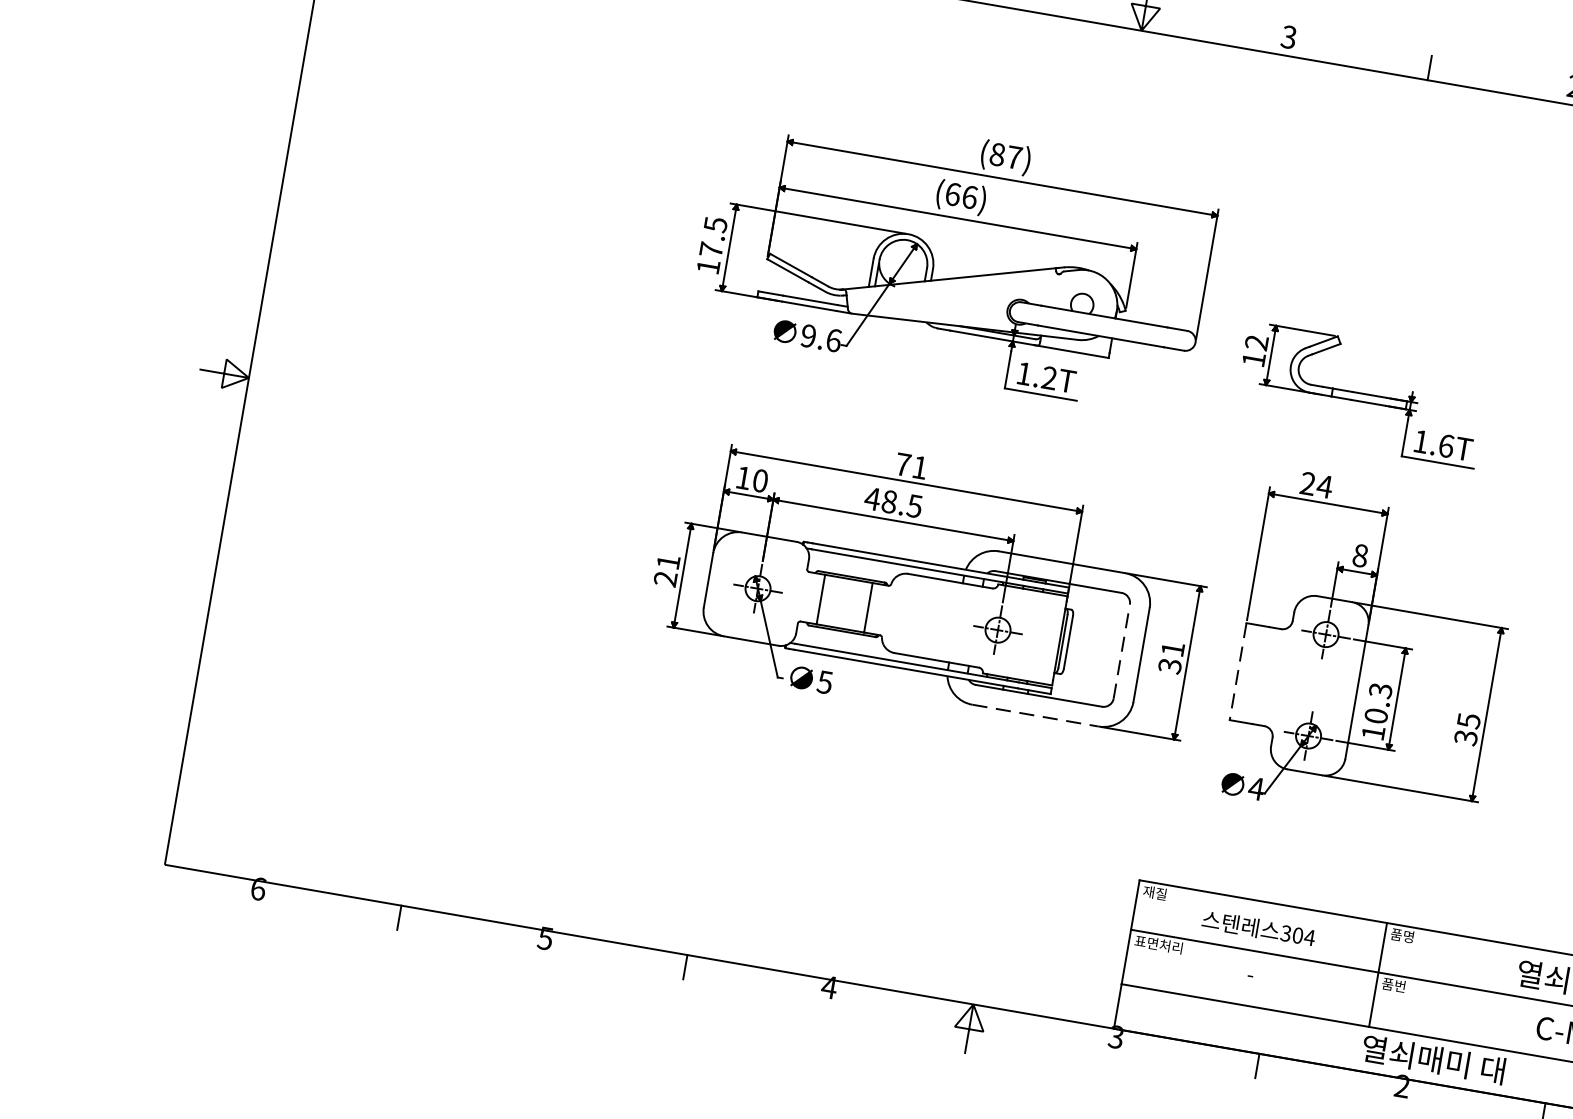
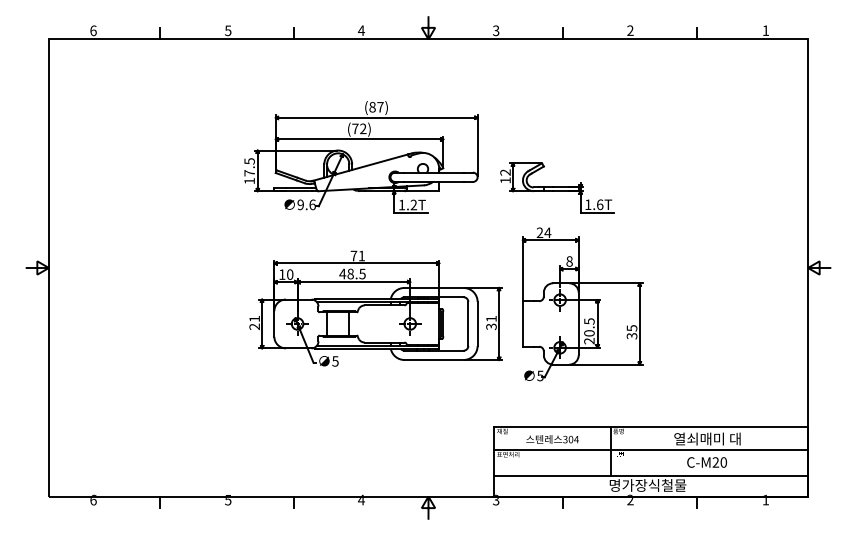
text: (961, 195) -> (359, 128), (66) -> (72)
line: (1122, 650) -> (468, 323), dashed -> solid
line: (1237, 670) -> (522, 323), dashed -> solid
text: (1377, 712) -> (589, 331), 10.3 -> 20.5
line: (1036, 714) -> (434, 359), dashed -> solid
text: (1256, 787) -> (540, 375), 4 -> 5
text: (1444, 1061) -> (647, 485), 열쇠매미 대 -> 명가장식철물

